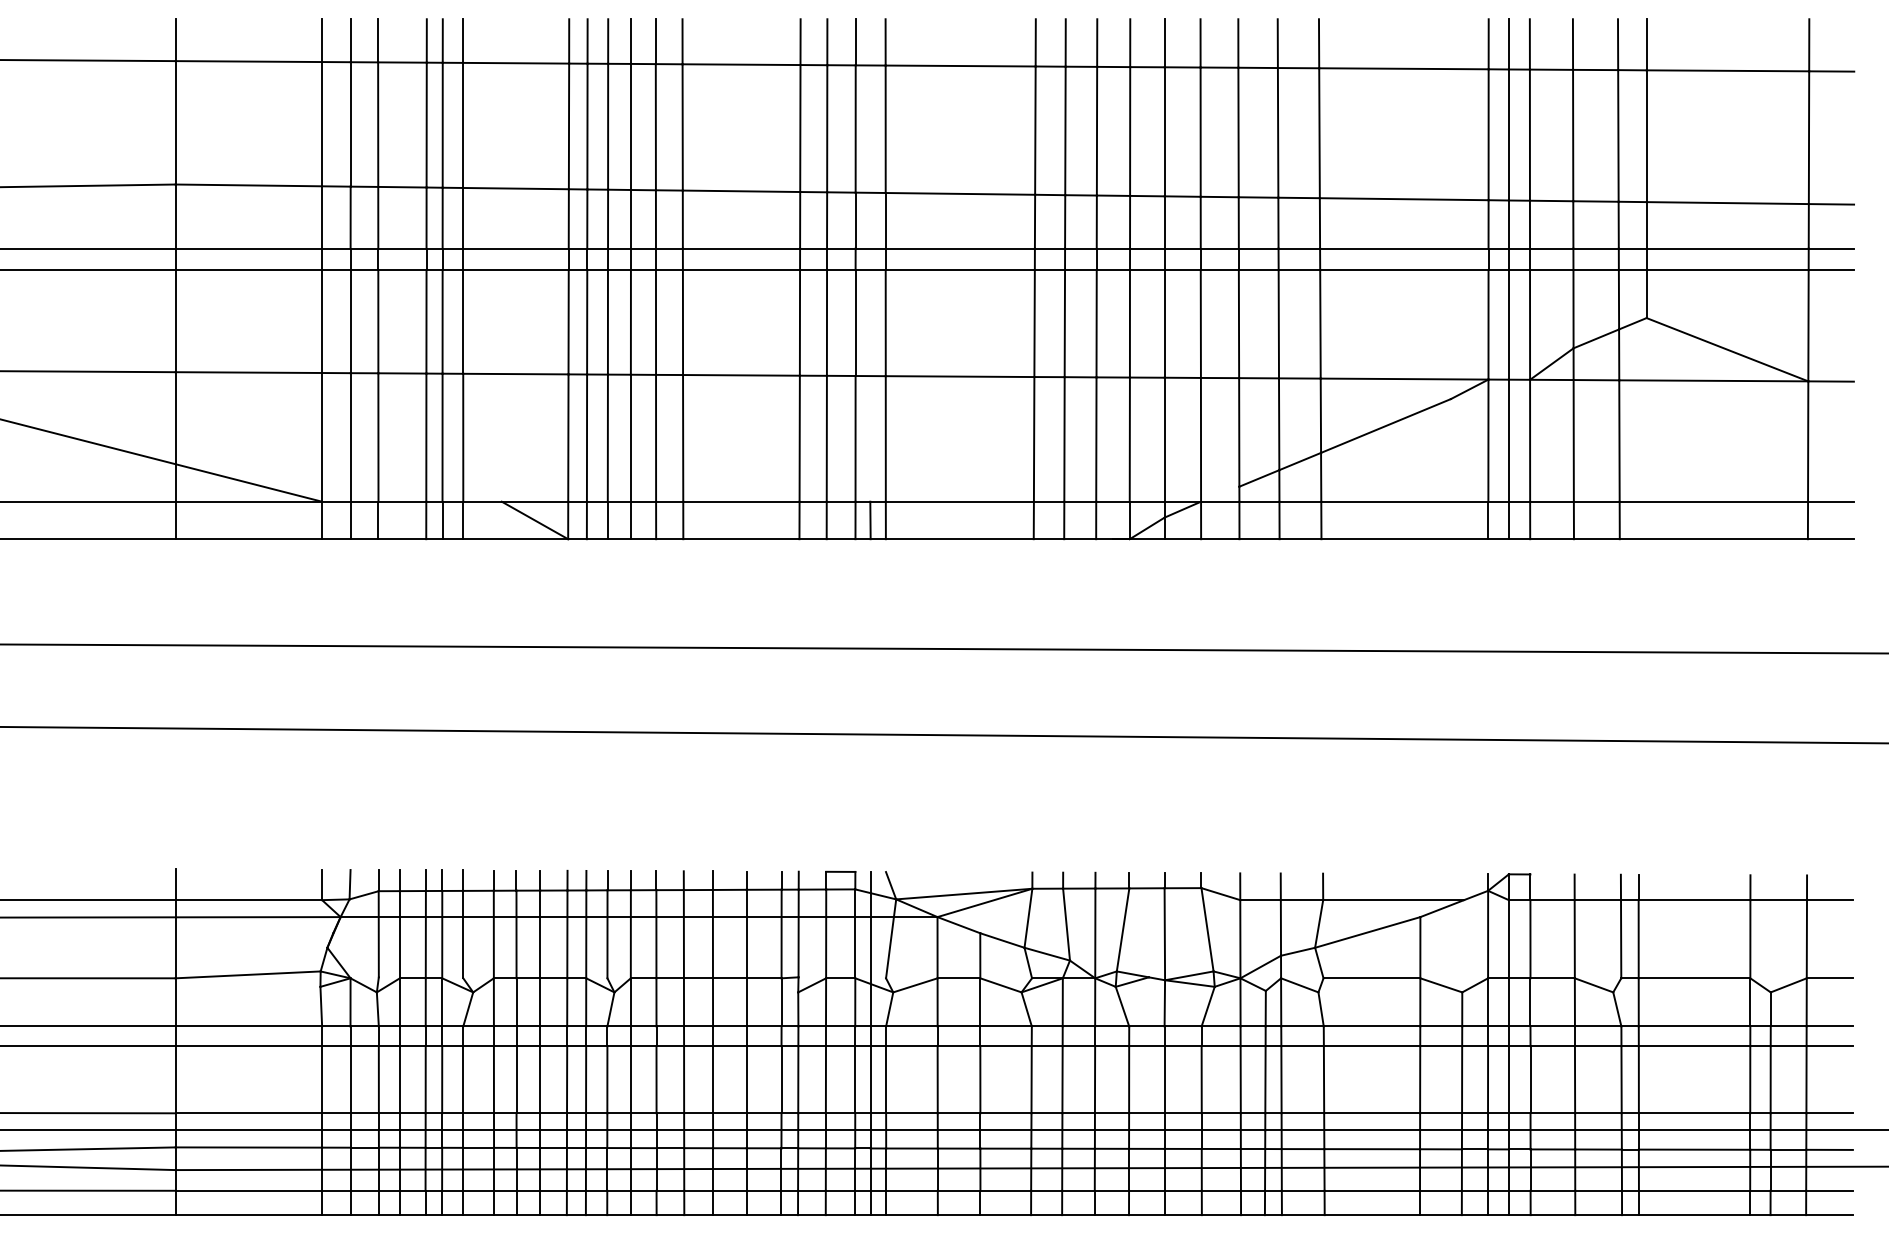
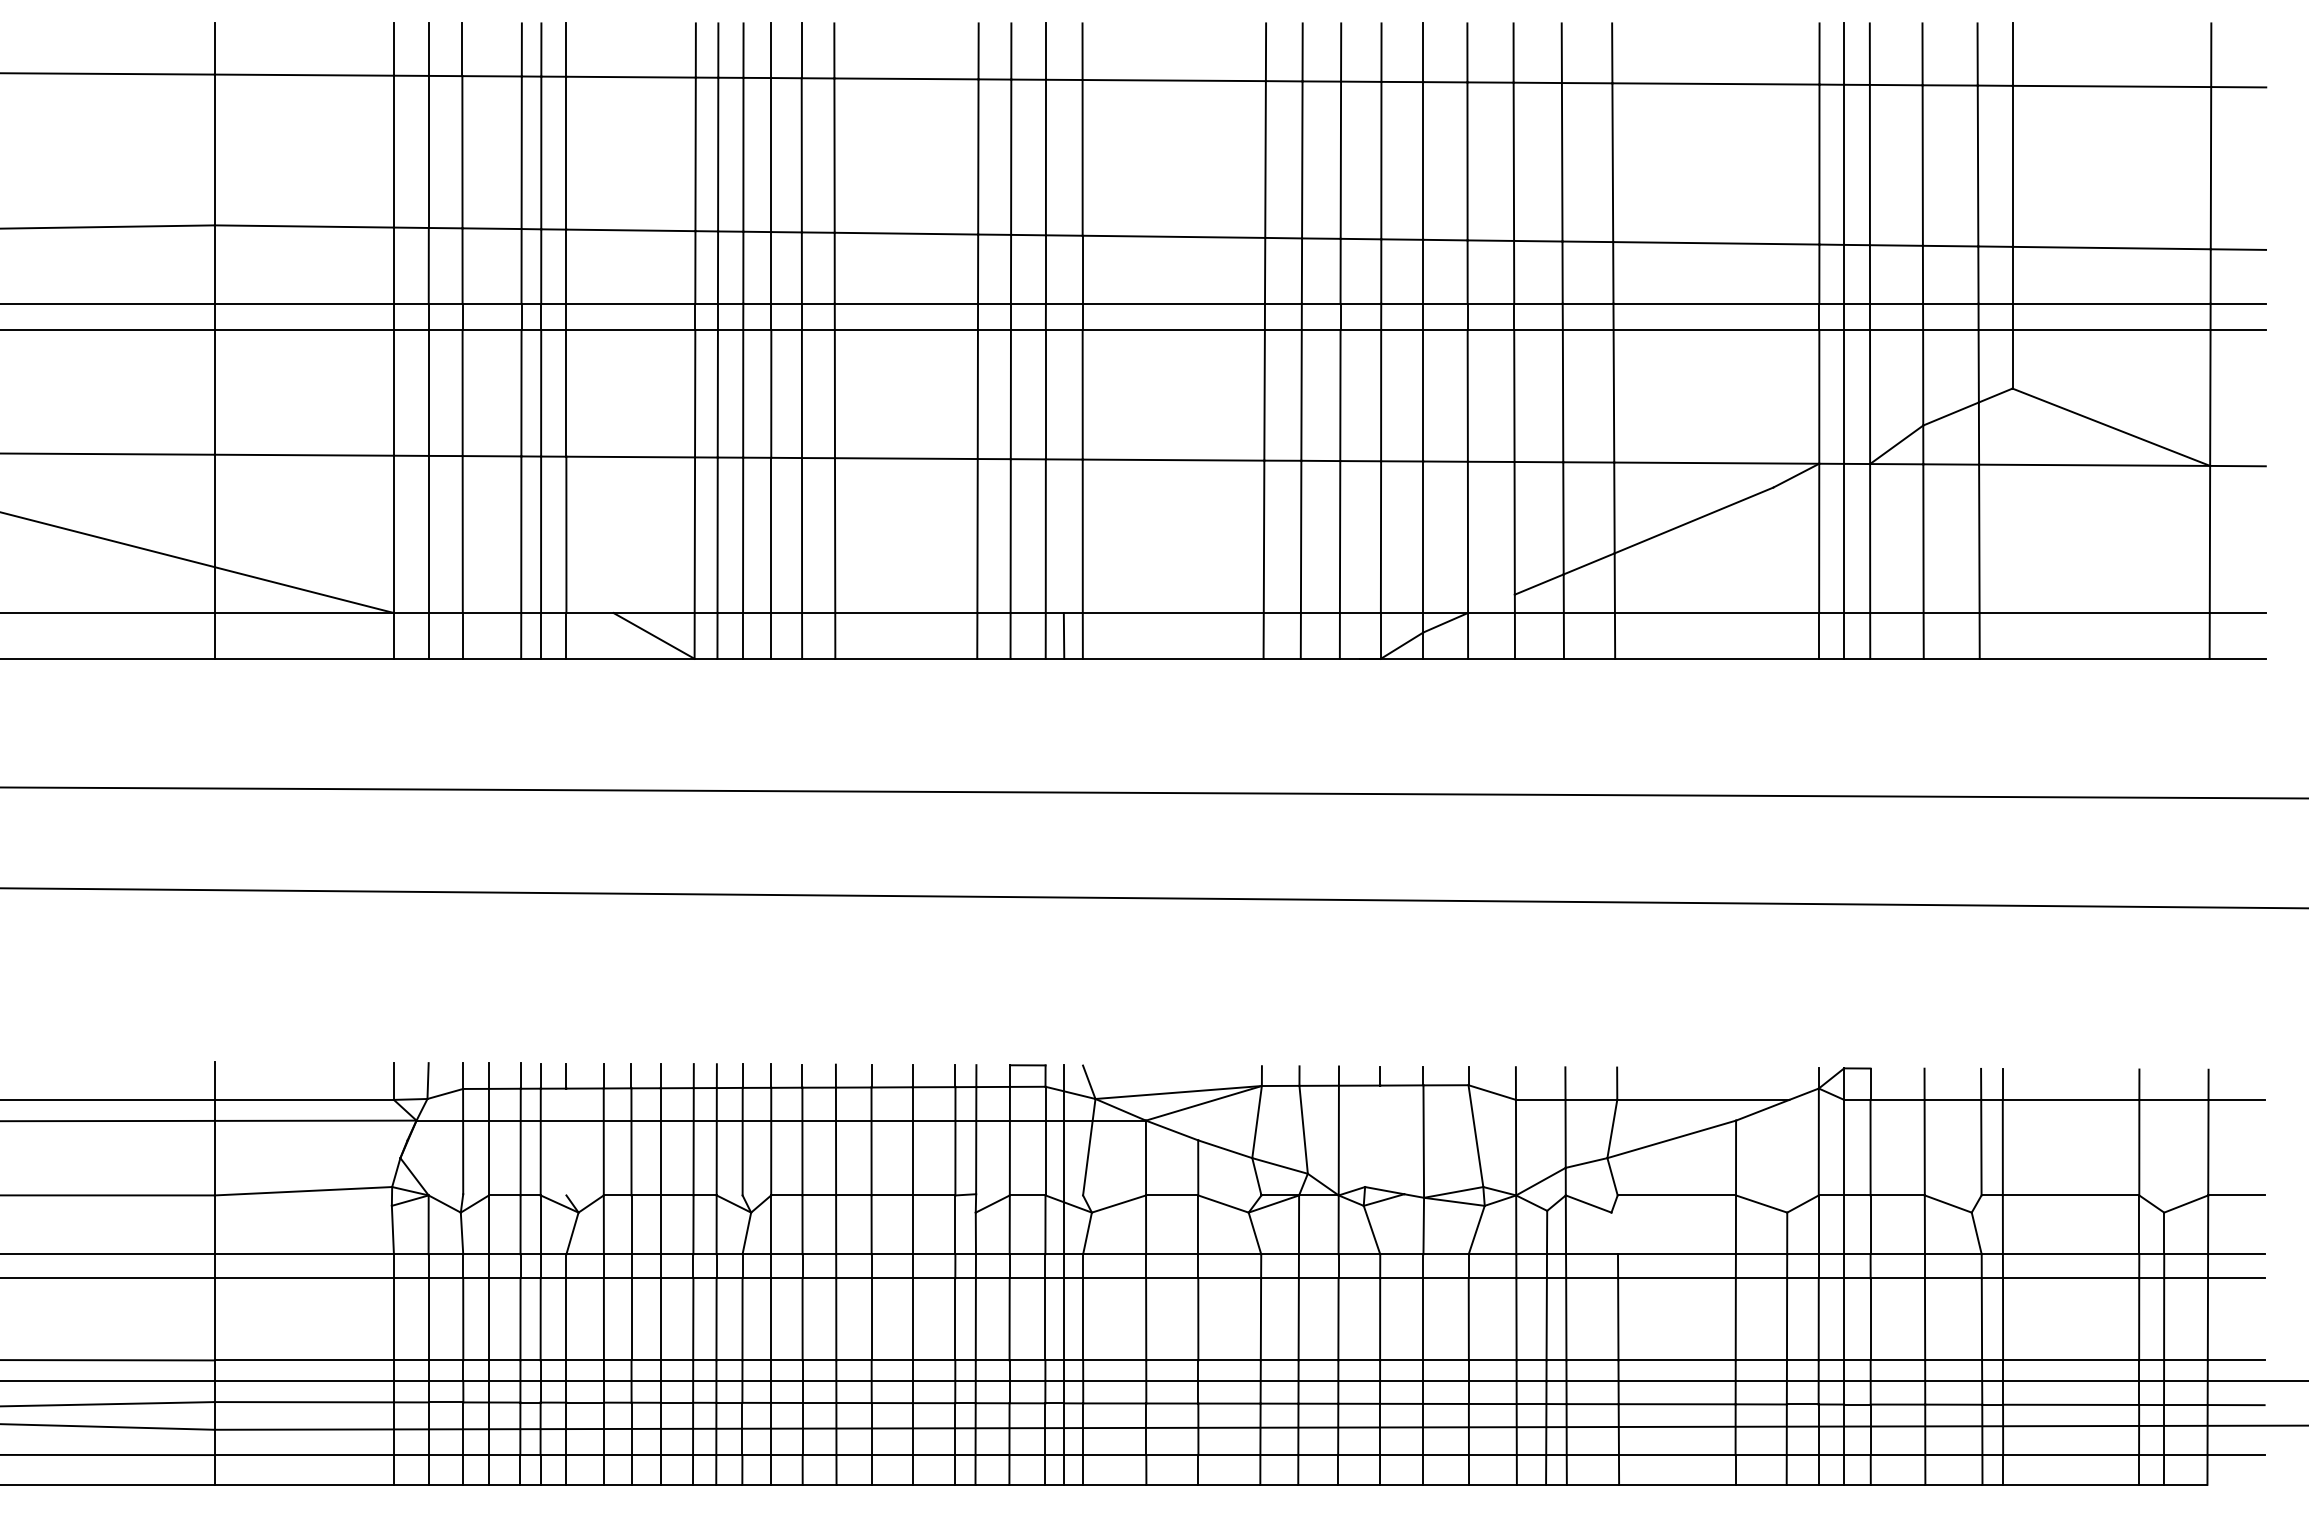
line: (1122, 930) -> (1372, 1136), removed
line: (463, 934) -> (566, 1141), removed
line: (1320, 1009) -> (1614, 1233), removed
line: (1829, 1214) -> (2235, 1484), removed

